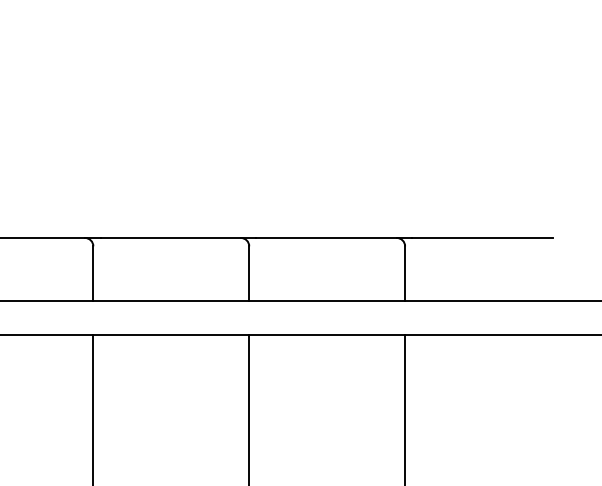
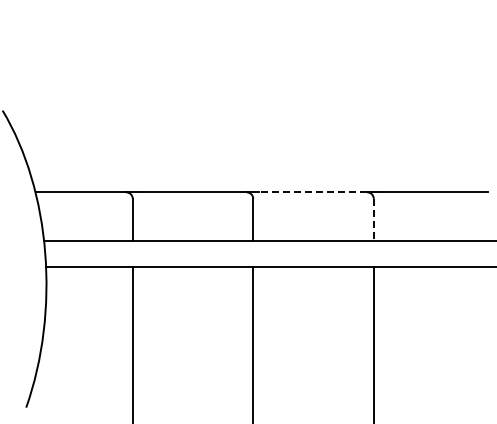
line: (325, 238) -> (312, 192), solid -> dashed
line: (404, 274) -> (373, 220), solid -> dashed

